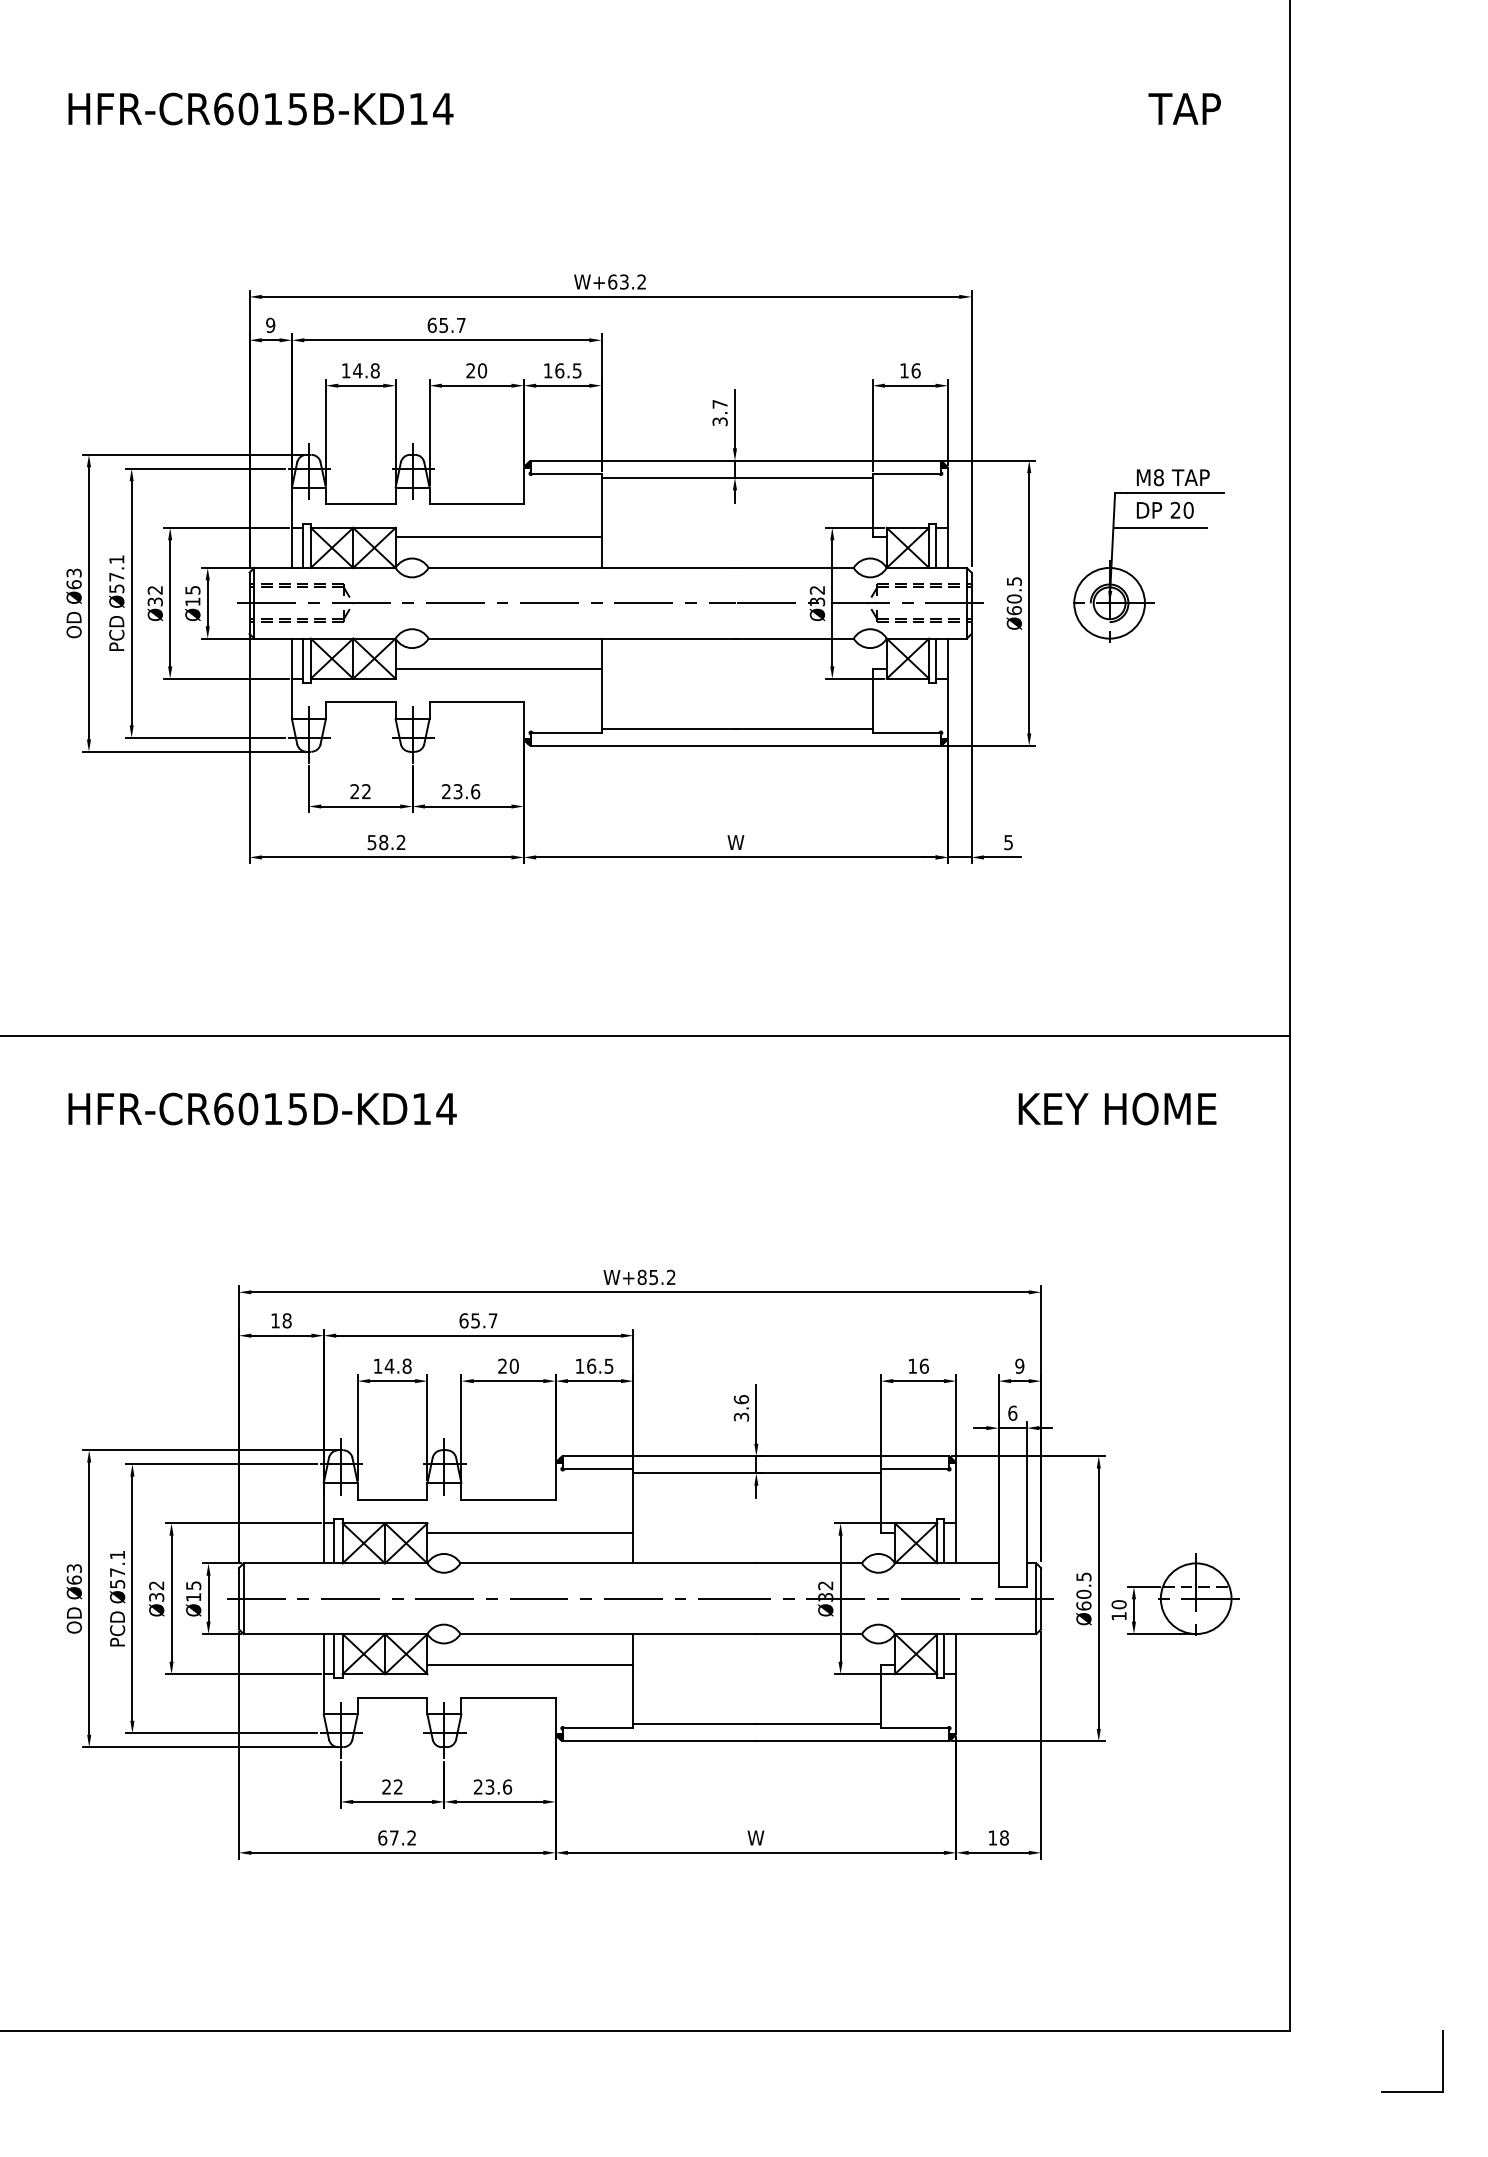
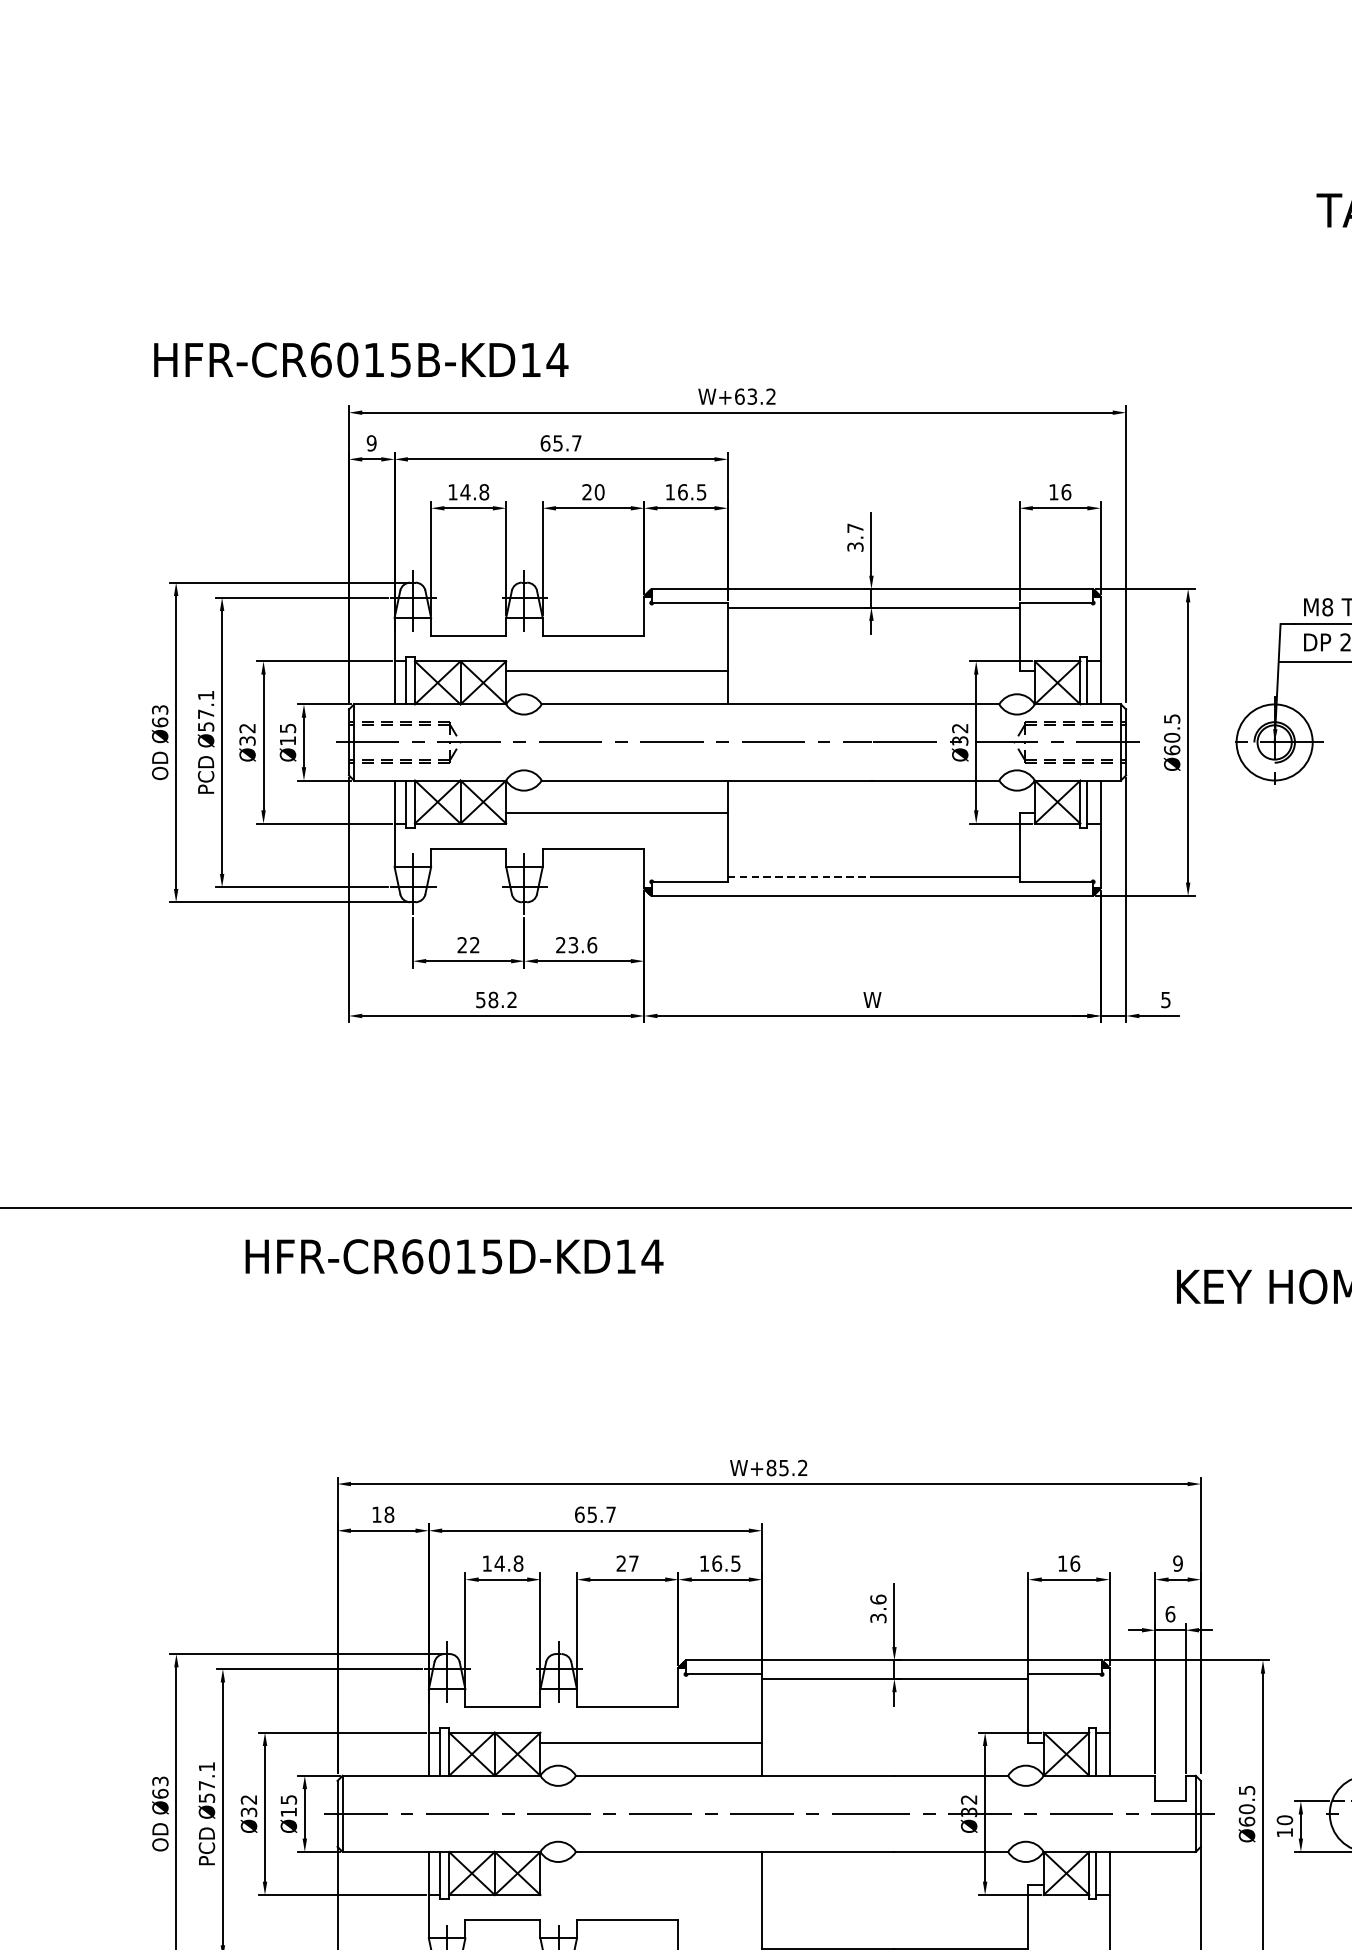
text: (260, 108) -> (360, 359), moved
line: (669, 728) -> (800, 877), solid -> dashed
text: (262, 1108) -> (454, 1256), moved
text: (513, 1365) -> (633, 1562), 20 -> 27
line: (530, 1664) -> (651, 1884), removed

